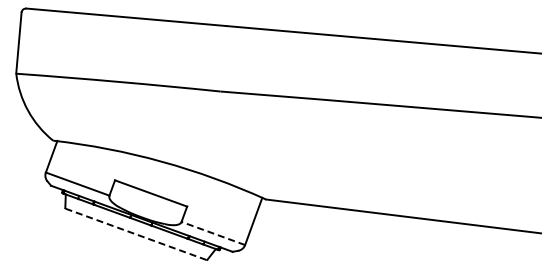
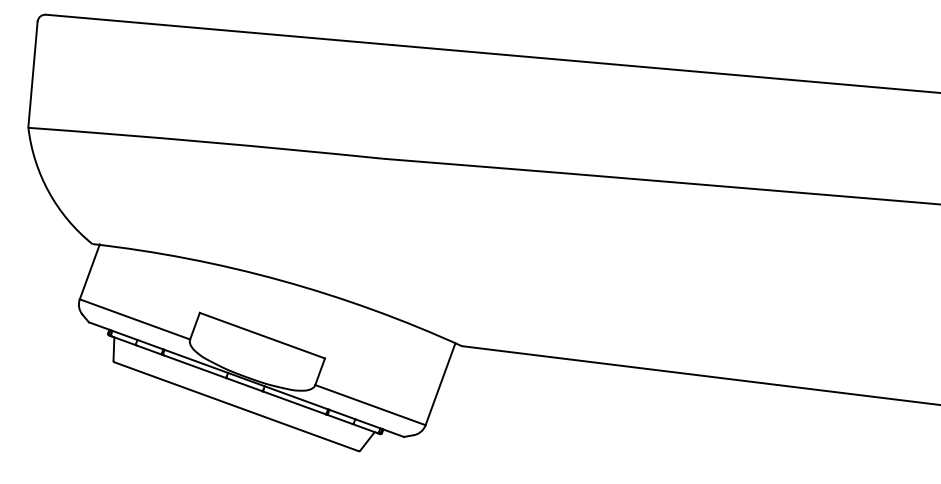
line: (213, 233) -> (370, 405), dashed -> solid
line: (136, 234) -> (237, 406), dashed -> solid

